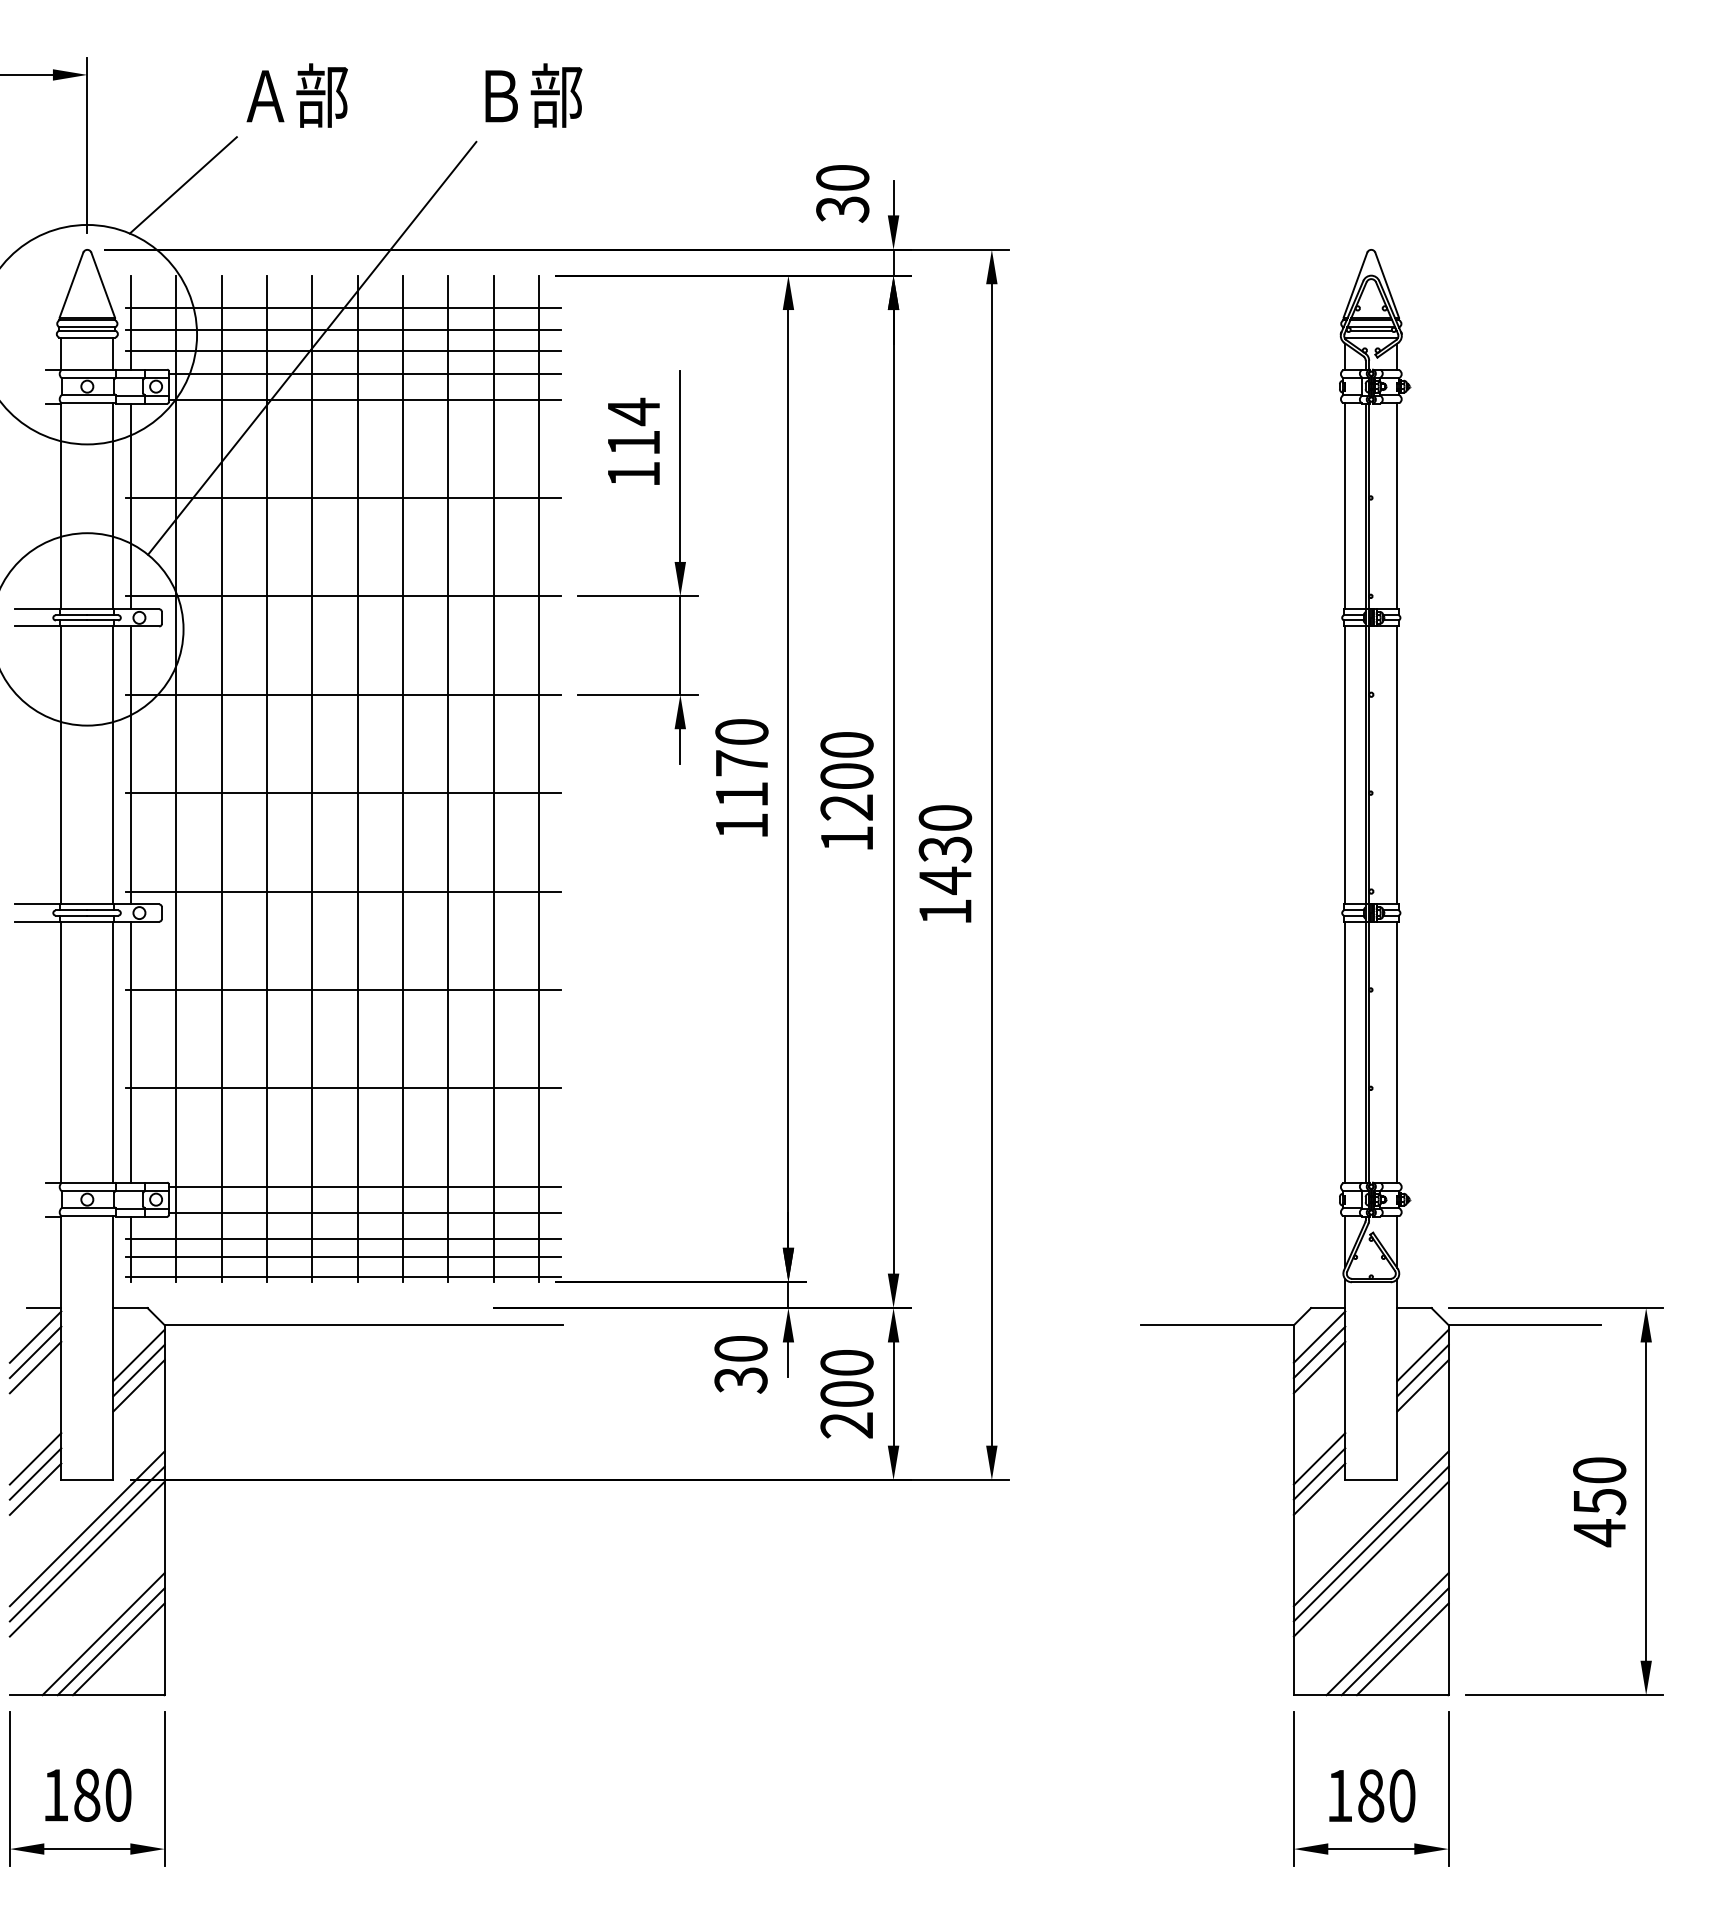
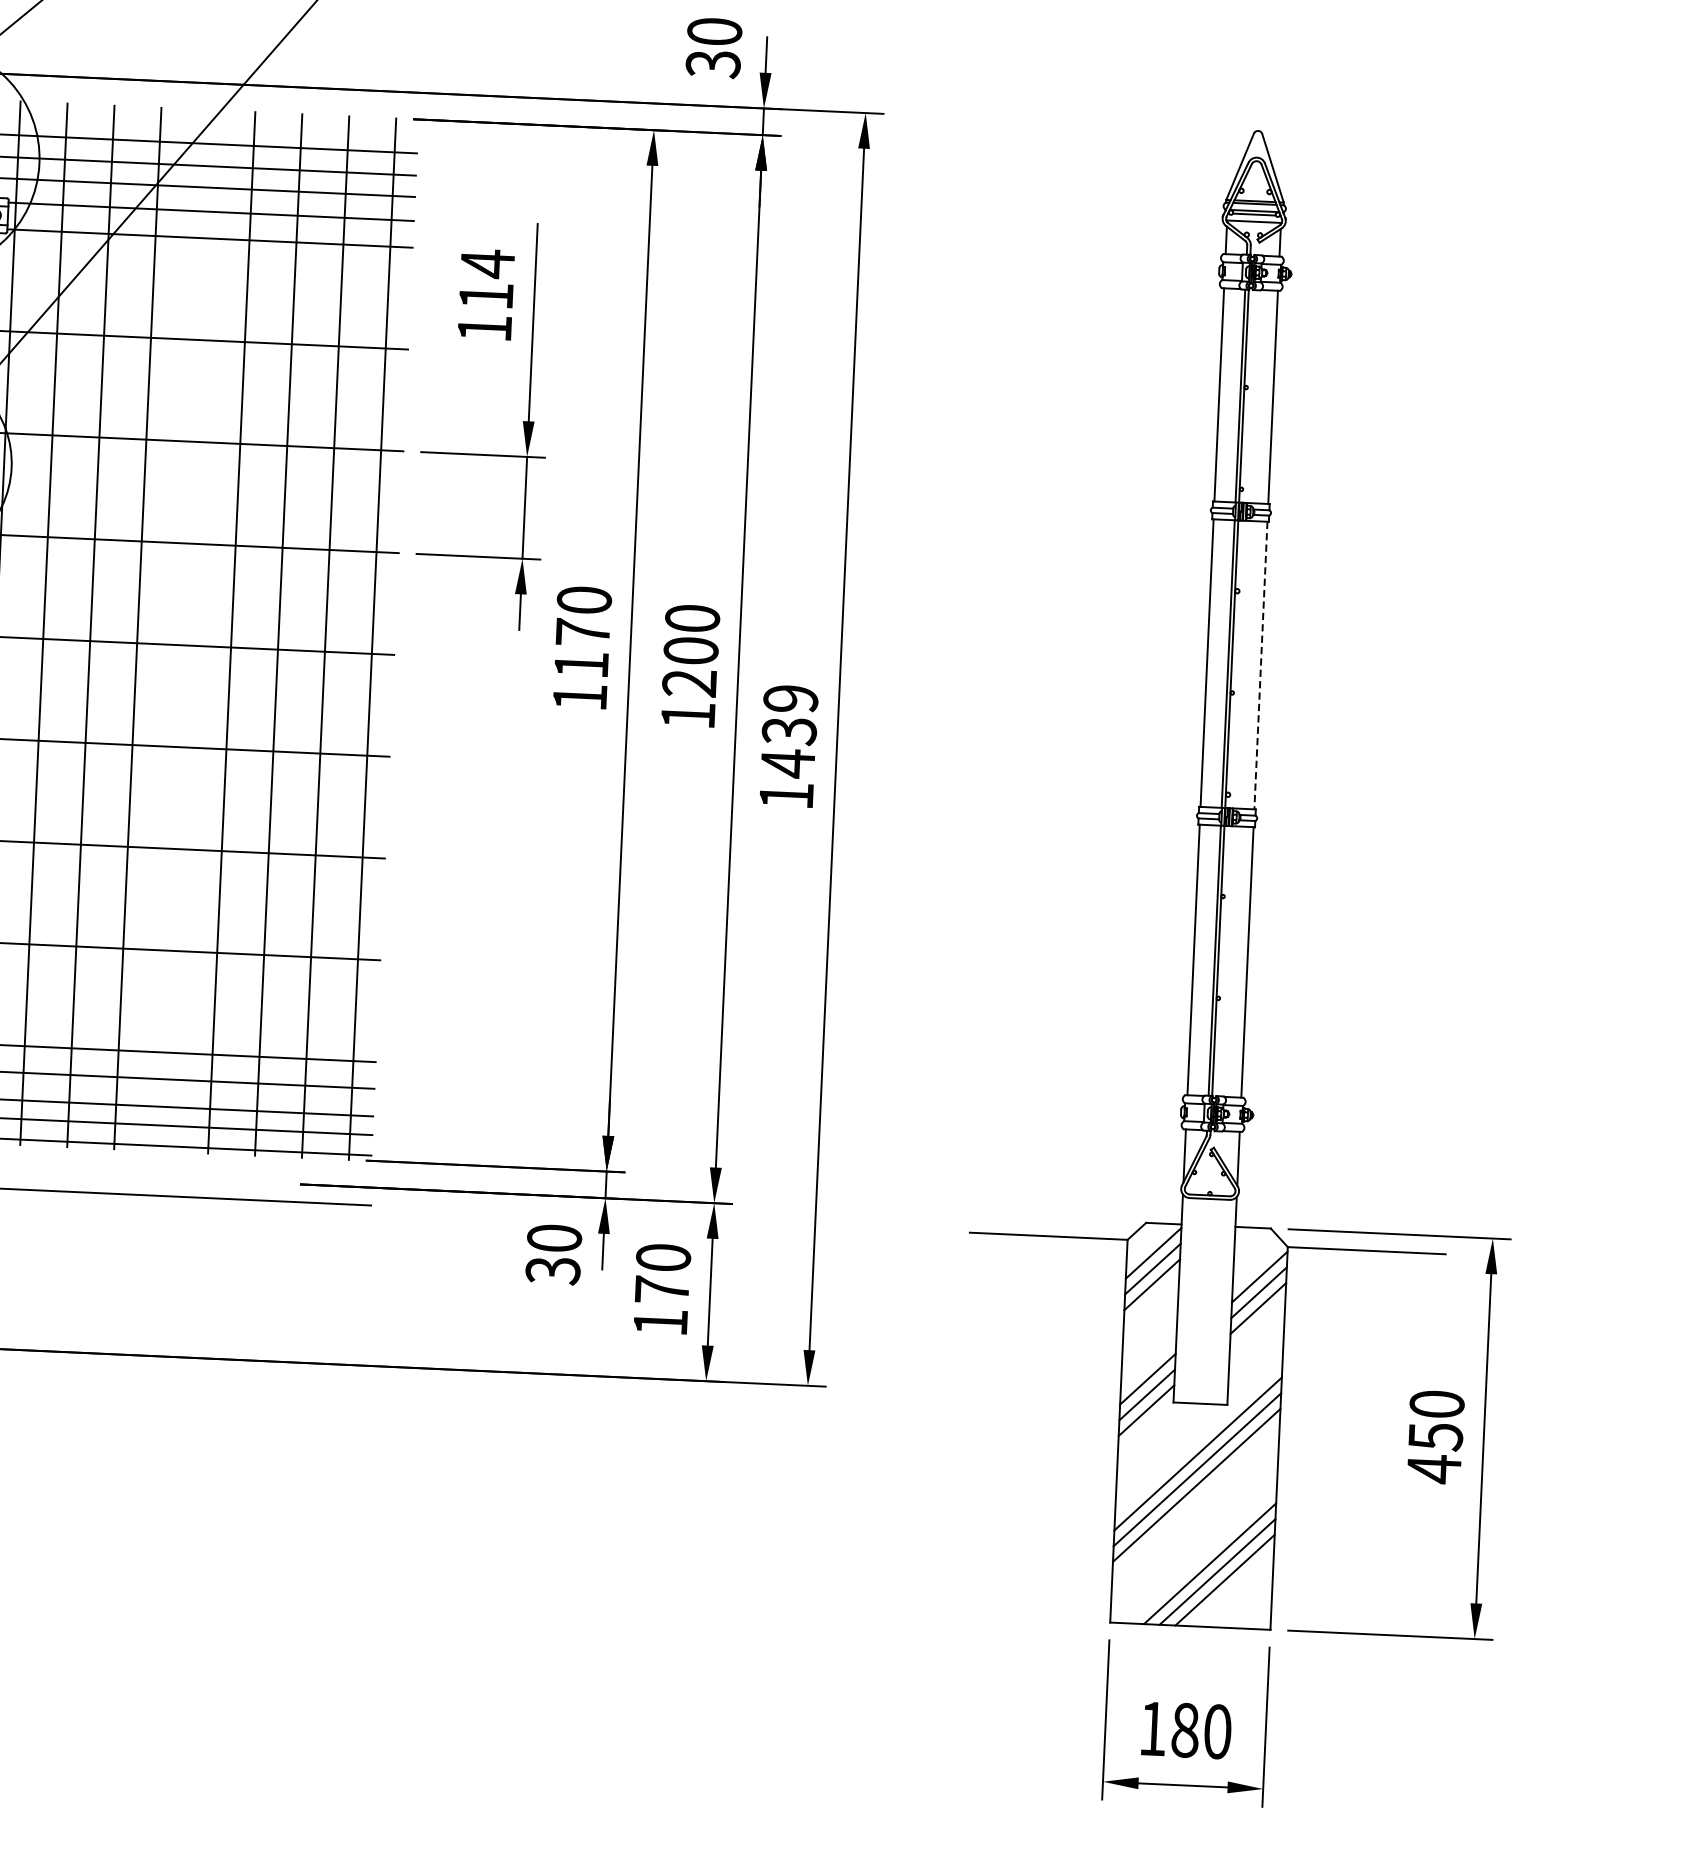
line: (1397, 765) -> (1261, 665), solid -> dashed
line: (357, 778) -> (184, 630), removed
text: (945, 818) -> (790, 699), 1430 -> 1439
text: (846, 1409) -> (660, 1305), 200 -> 170

